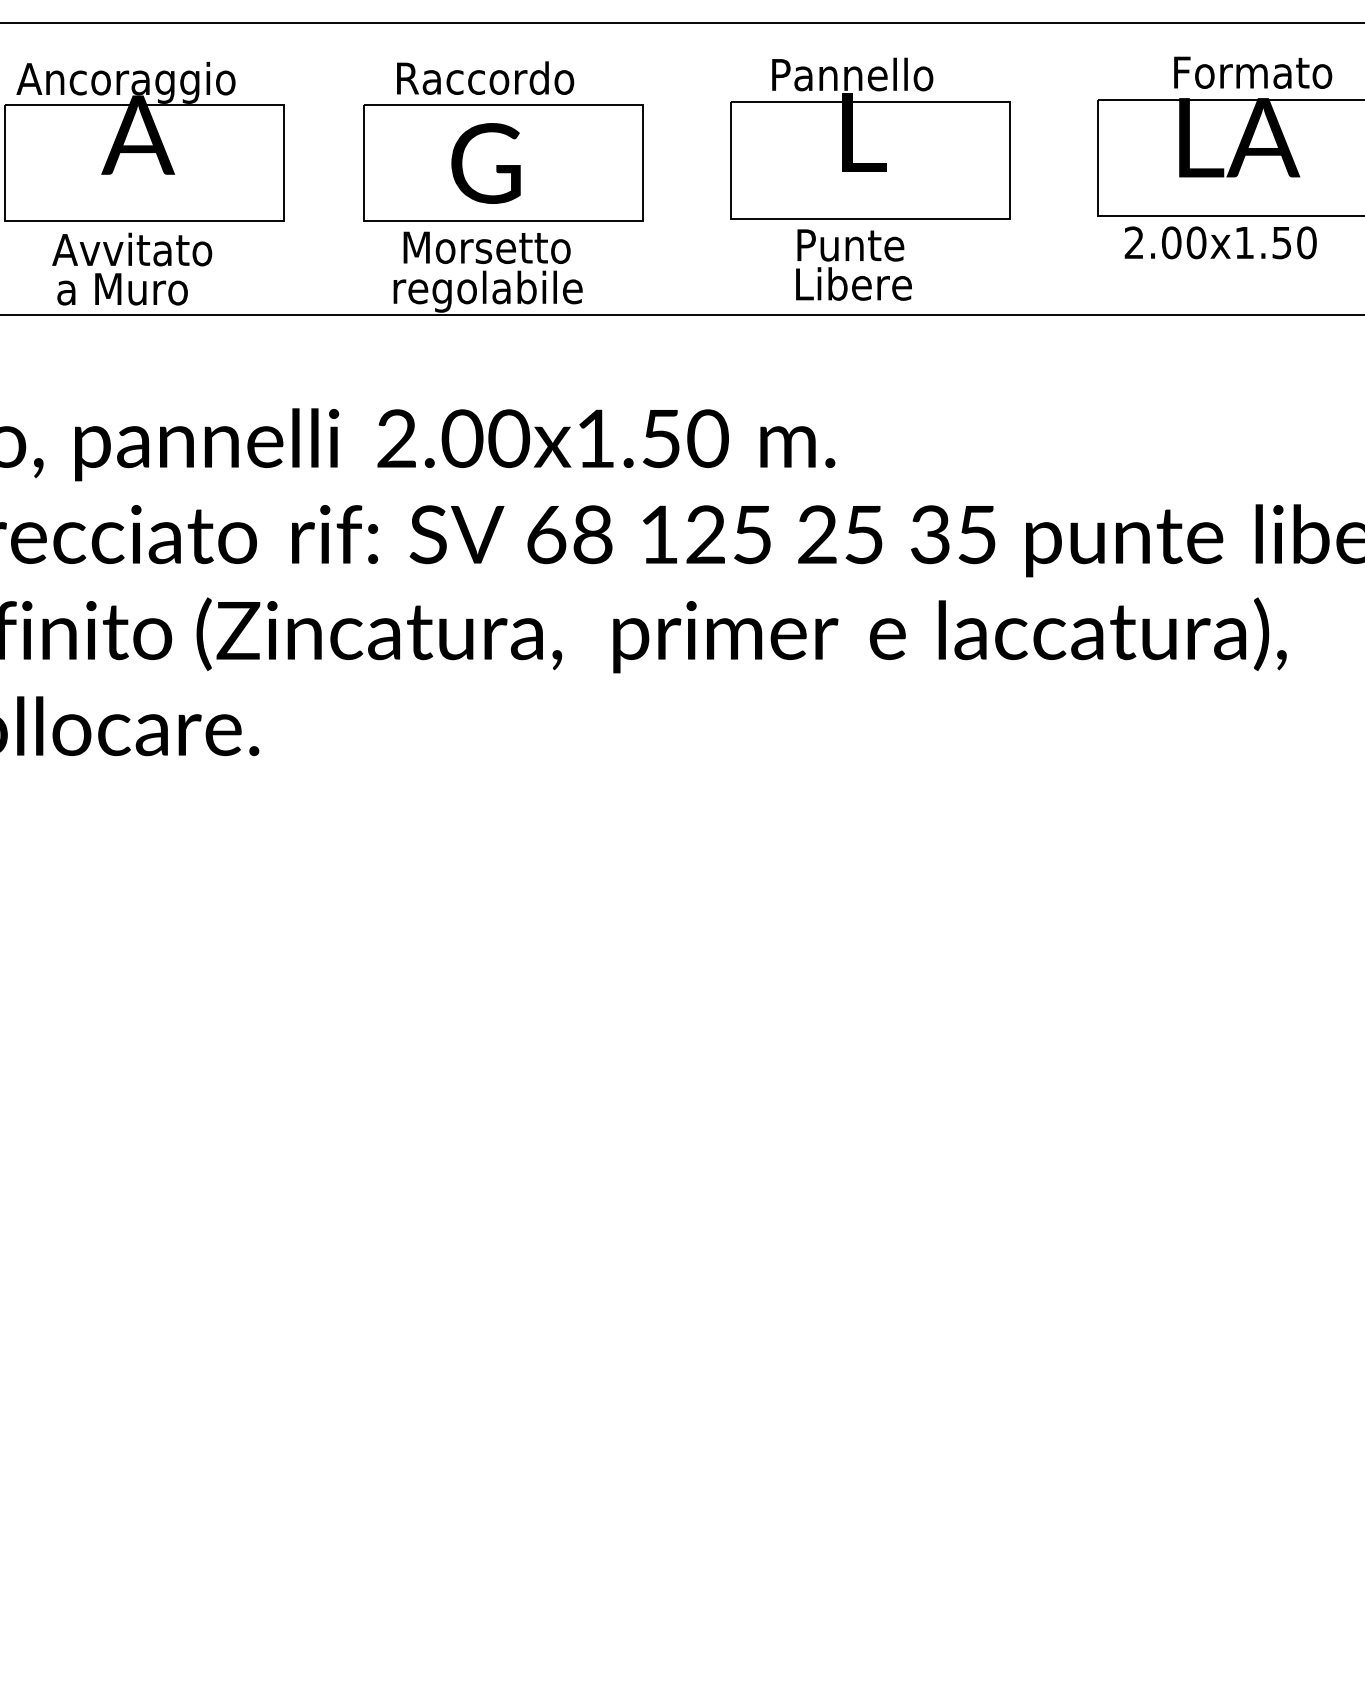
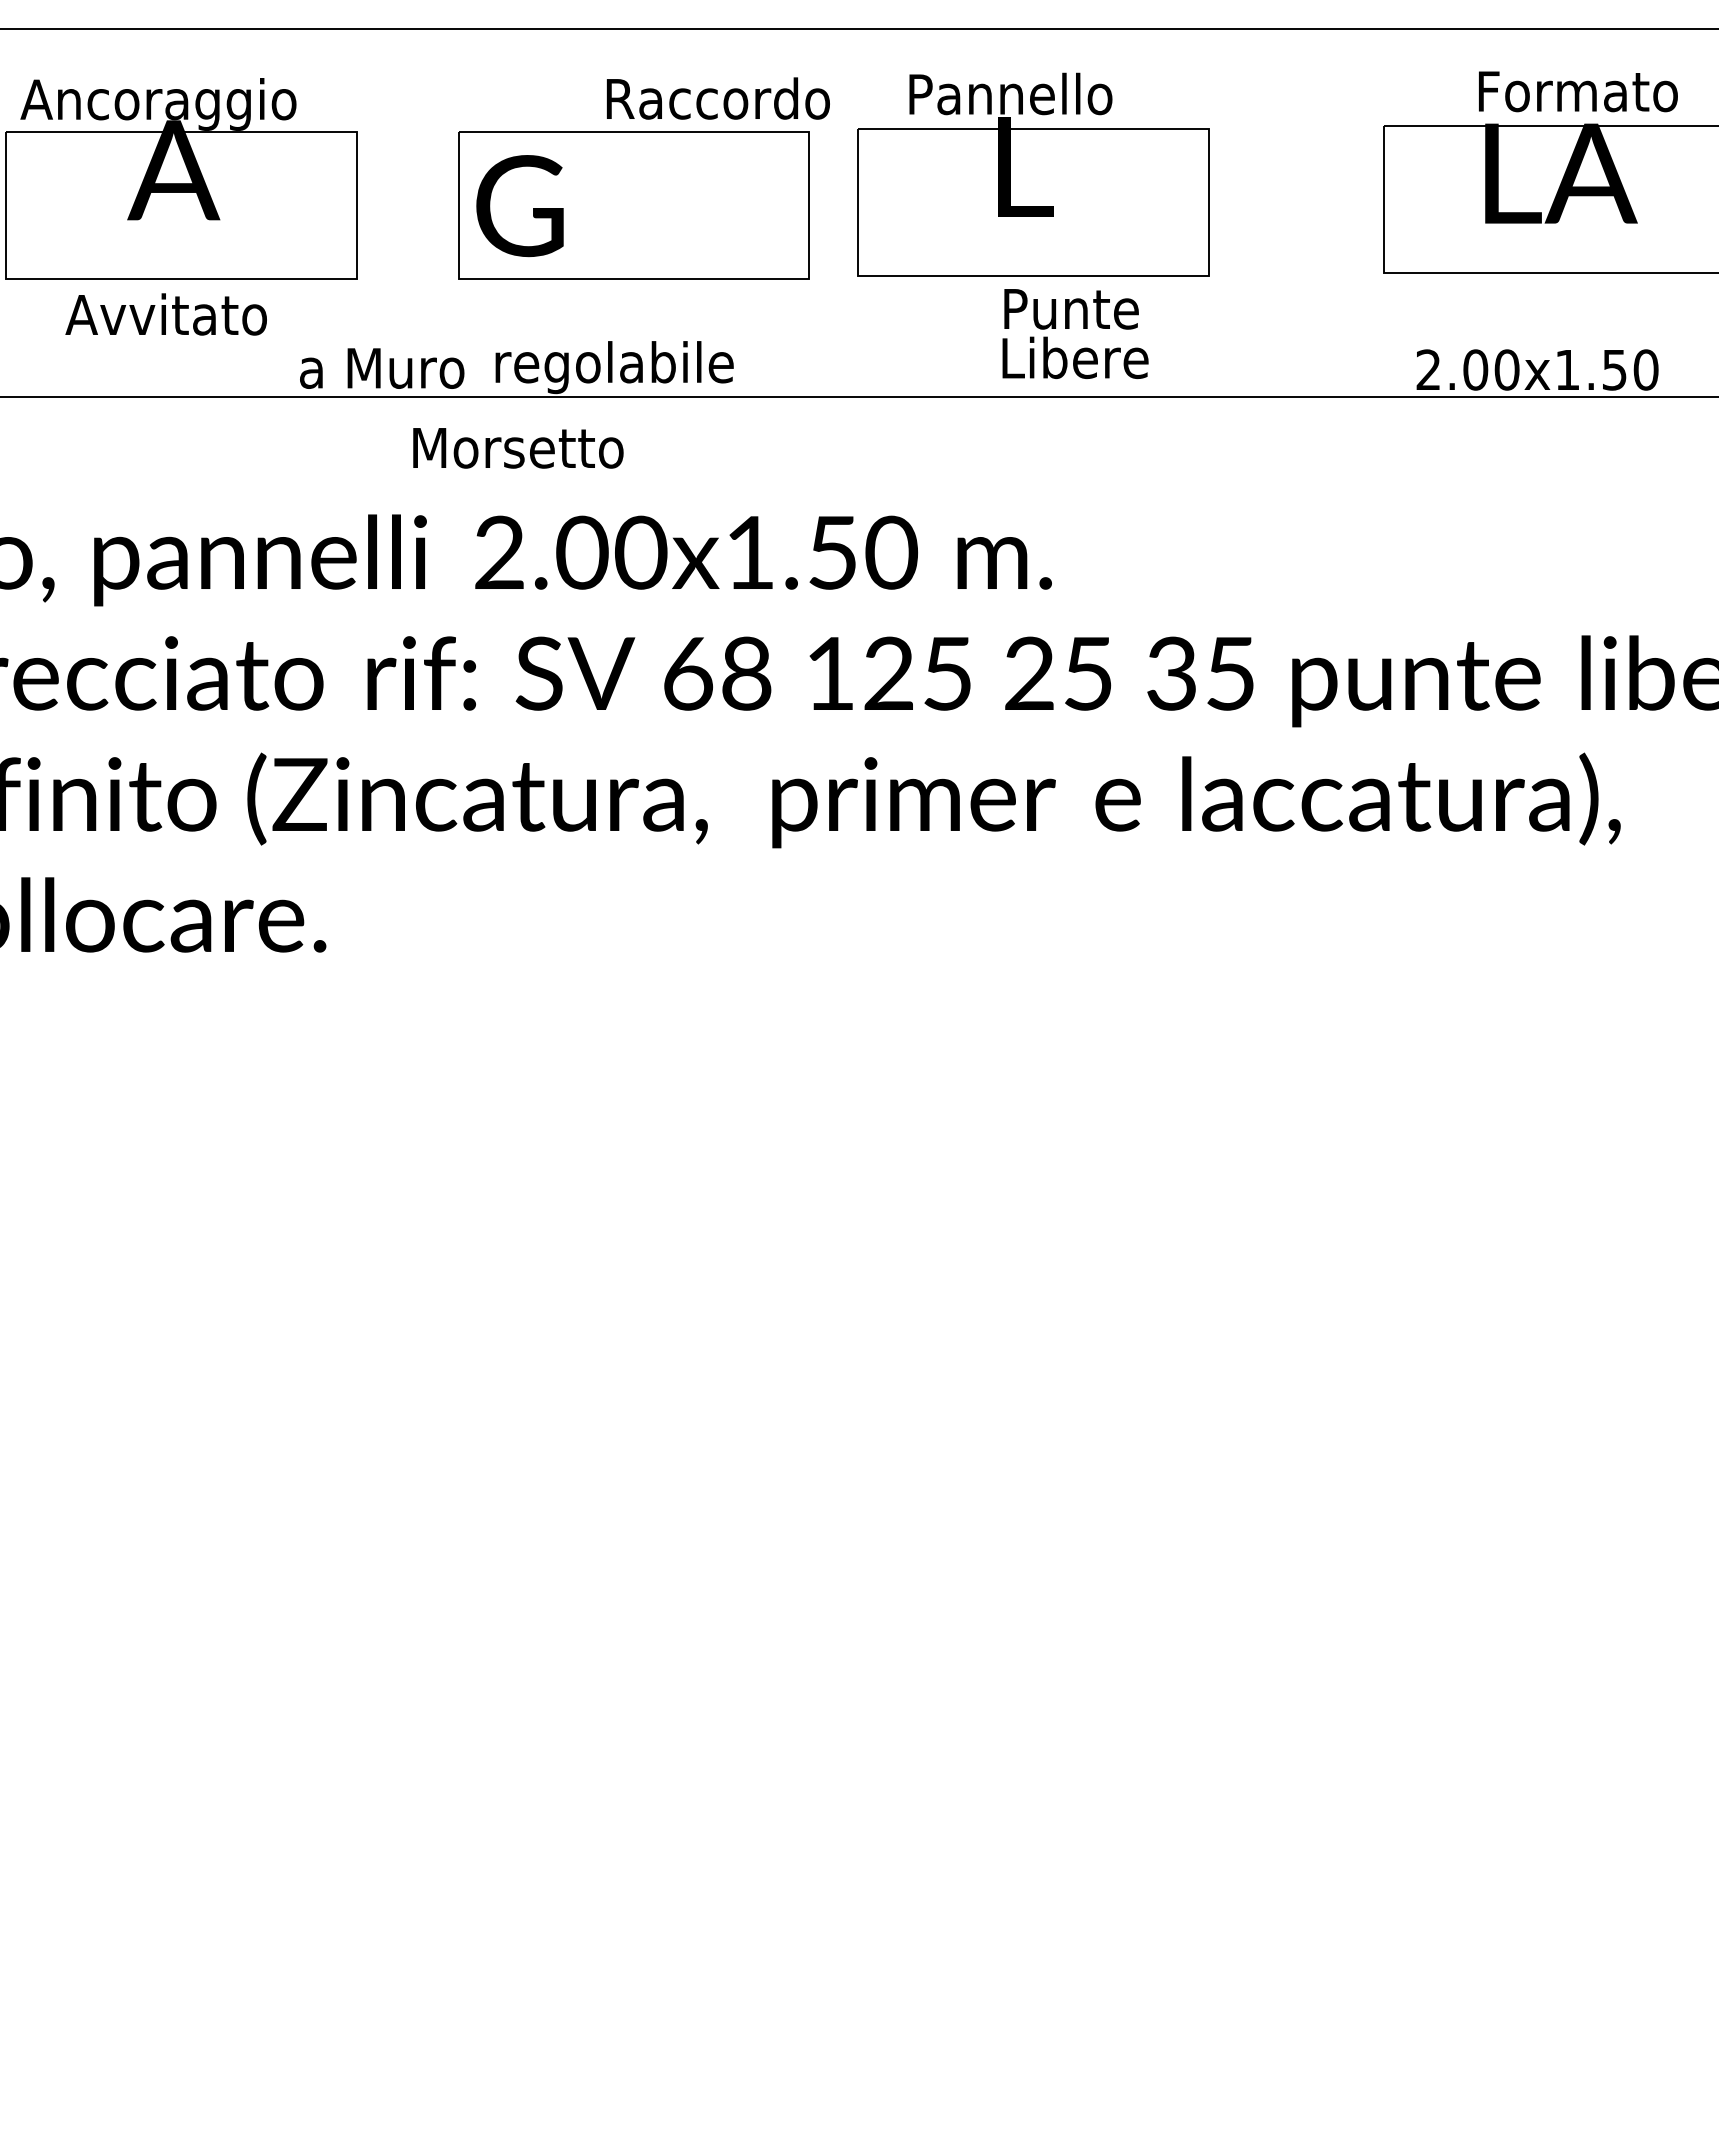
text: (485, 78) -> (718, 98), moved
part: (870, 138) -> (1033, 174), moved
text: (485, 163) -> (519, 206), moved
text: (1220, 242) -> (1537, 369), moved
text: (487, 248) -> (518, 448), moved
text: (122, 289) -> (382, 368), moved

